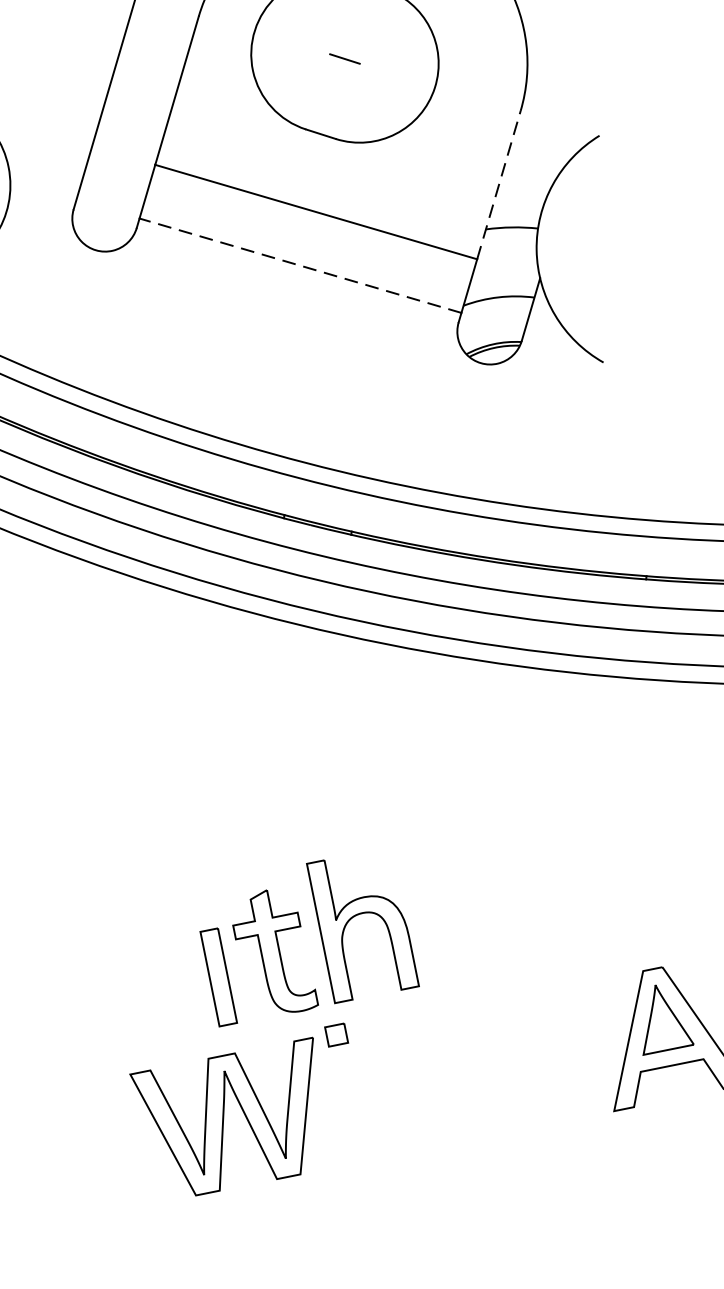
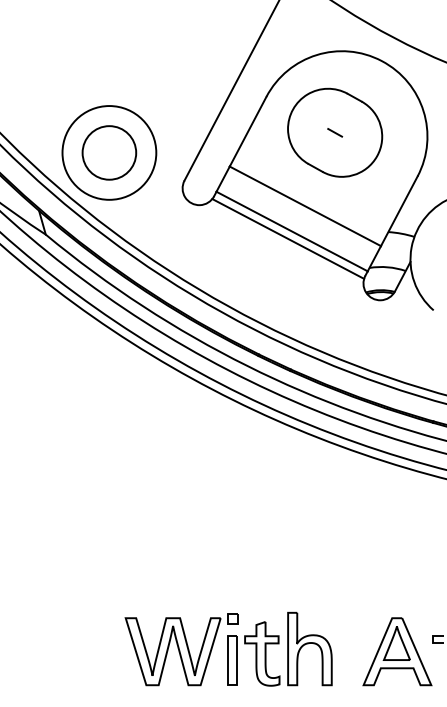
line: (498, 183) -> (399, 210), dashed -> solid
line: (299, 265) -> (291, 231), dashed -> solid
line: (296, 280) -> (288, 238), added
part: (304, 935) -> (279, 648), moved

